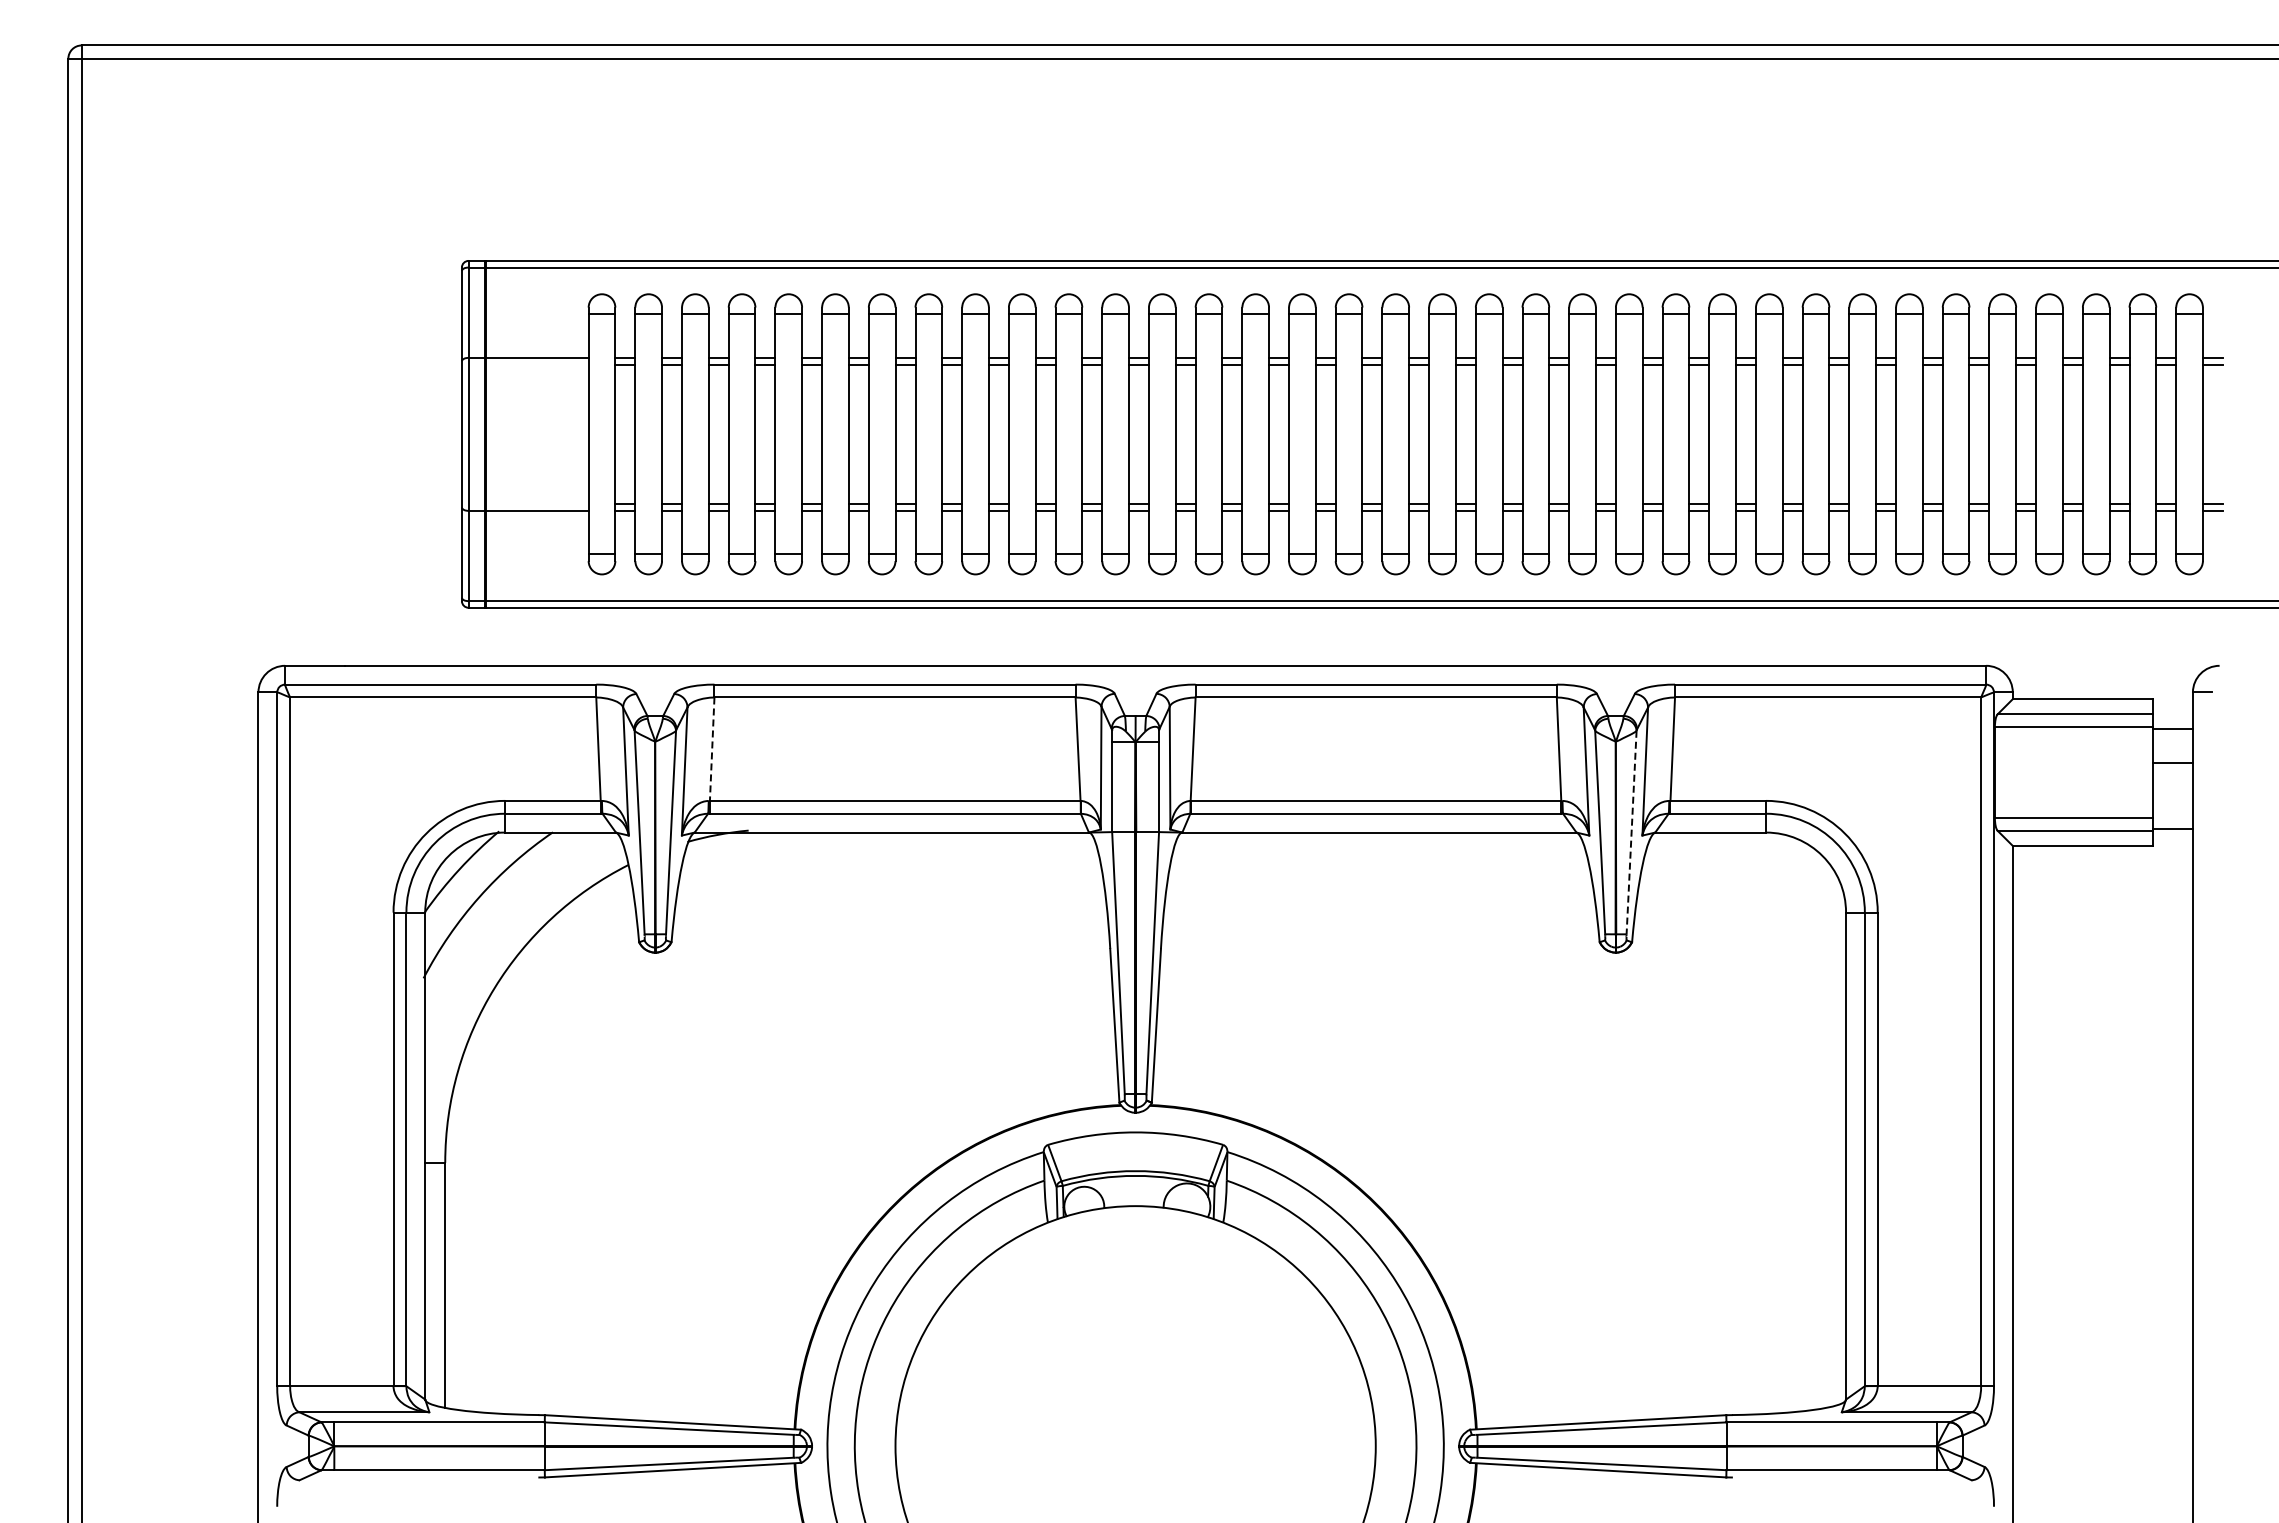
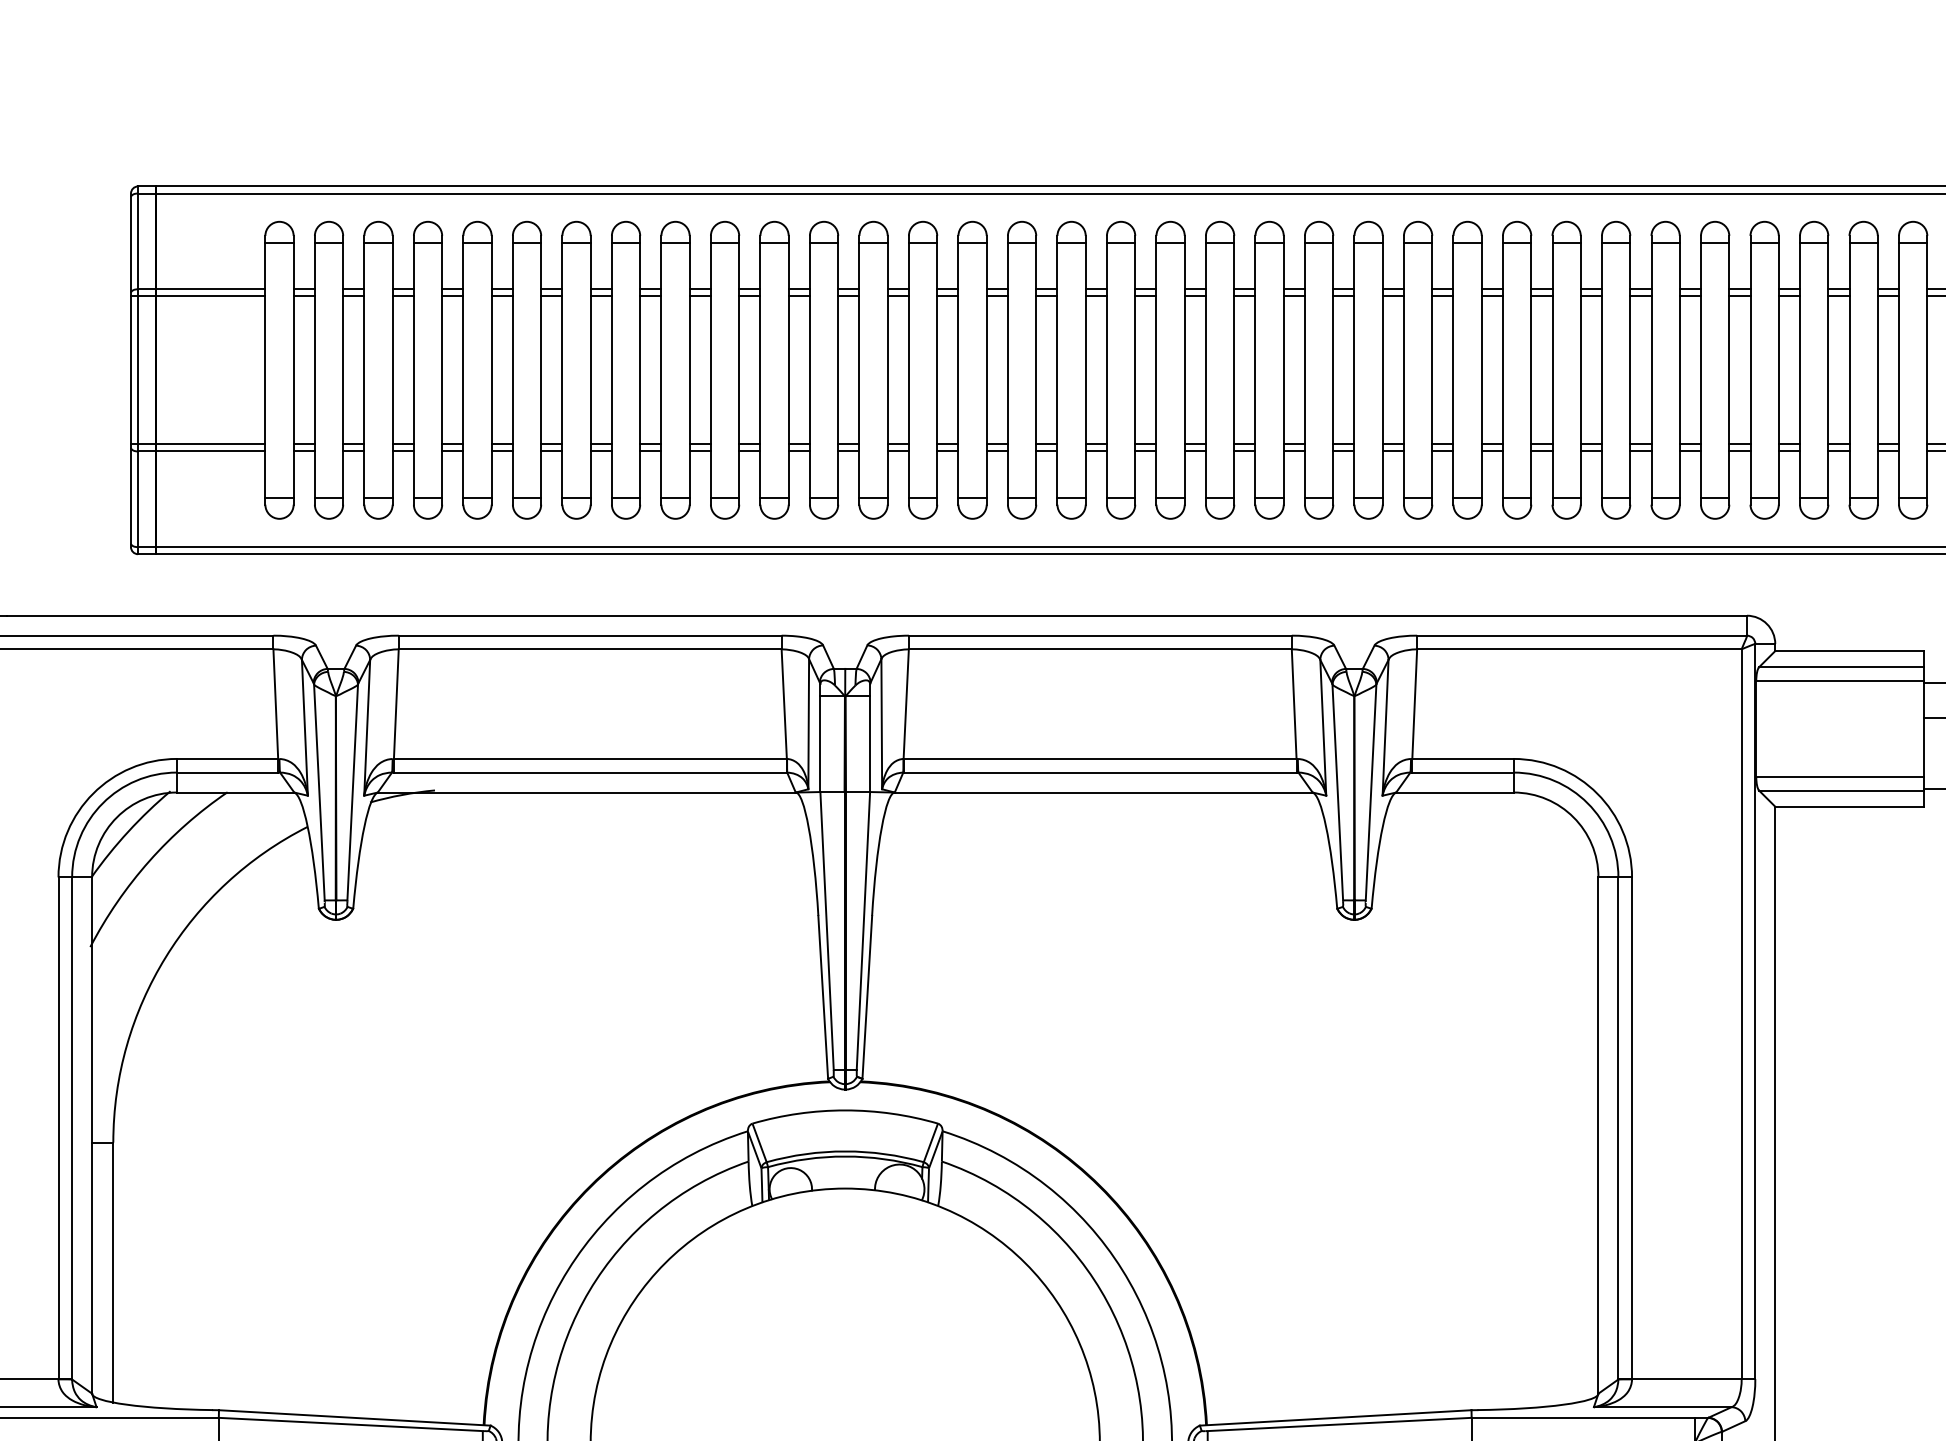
line: (524, 364) -> (197, 296), added
line: (524, 504) -> (197, 444), added
line: (712, 749) -> (396, 704), dashed -> solid
line: (1631, 832) -> (1370, 792), dashed -> solid

